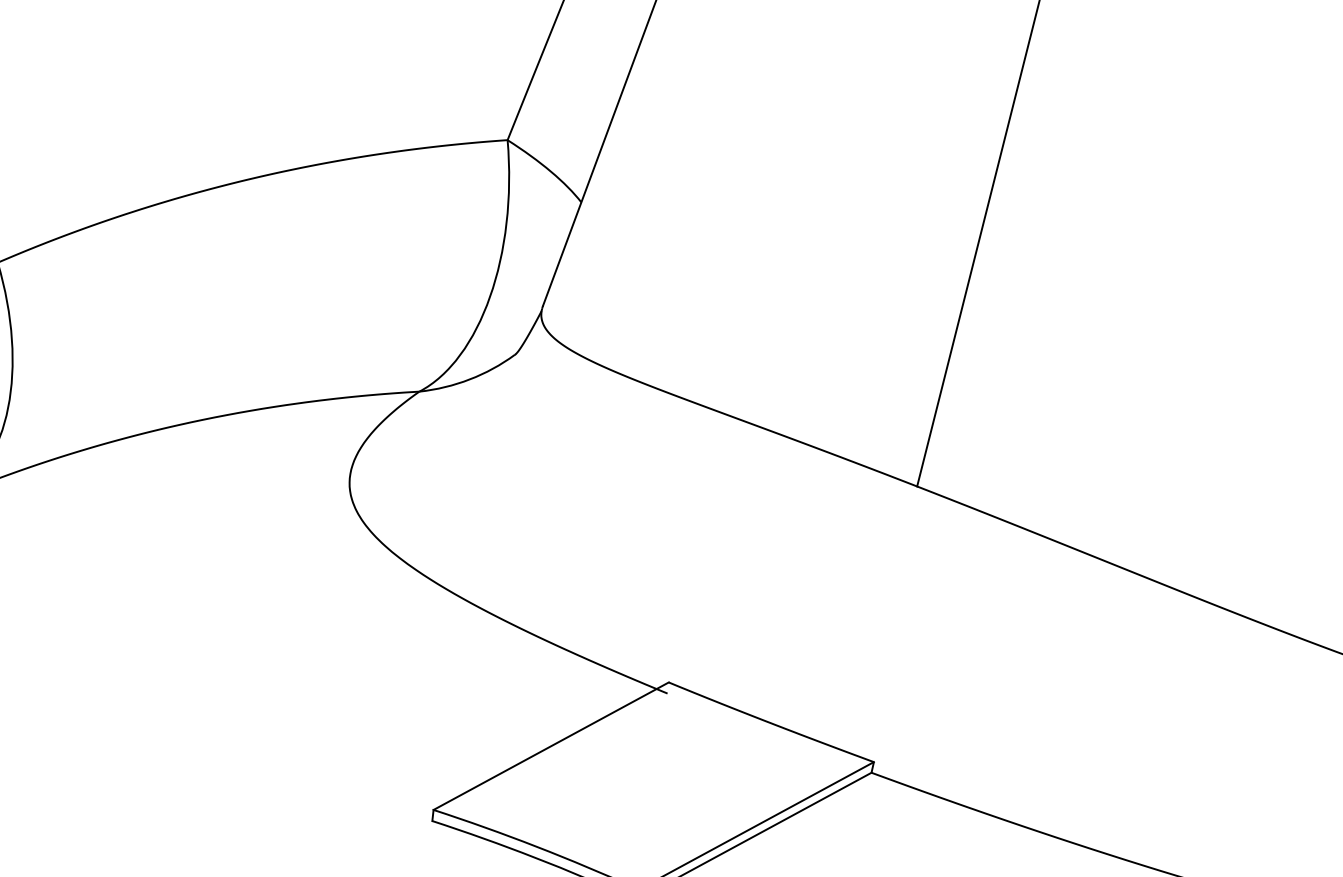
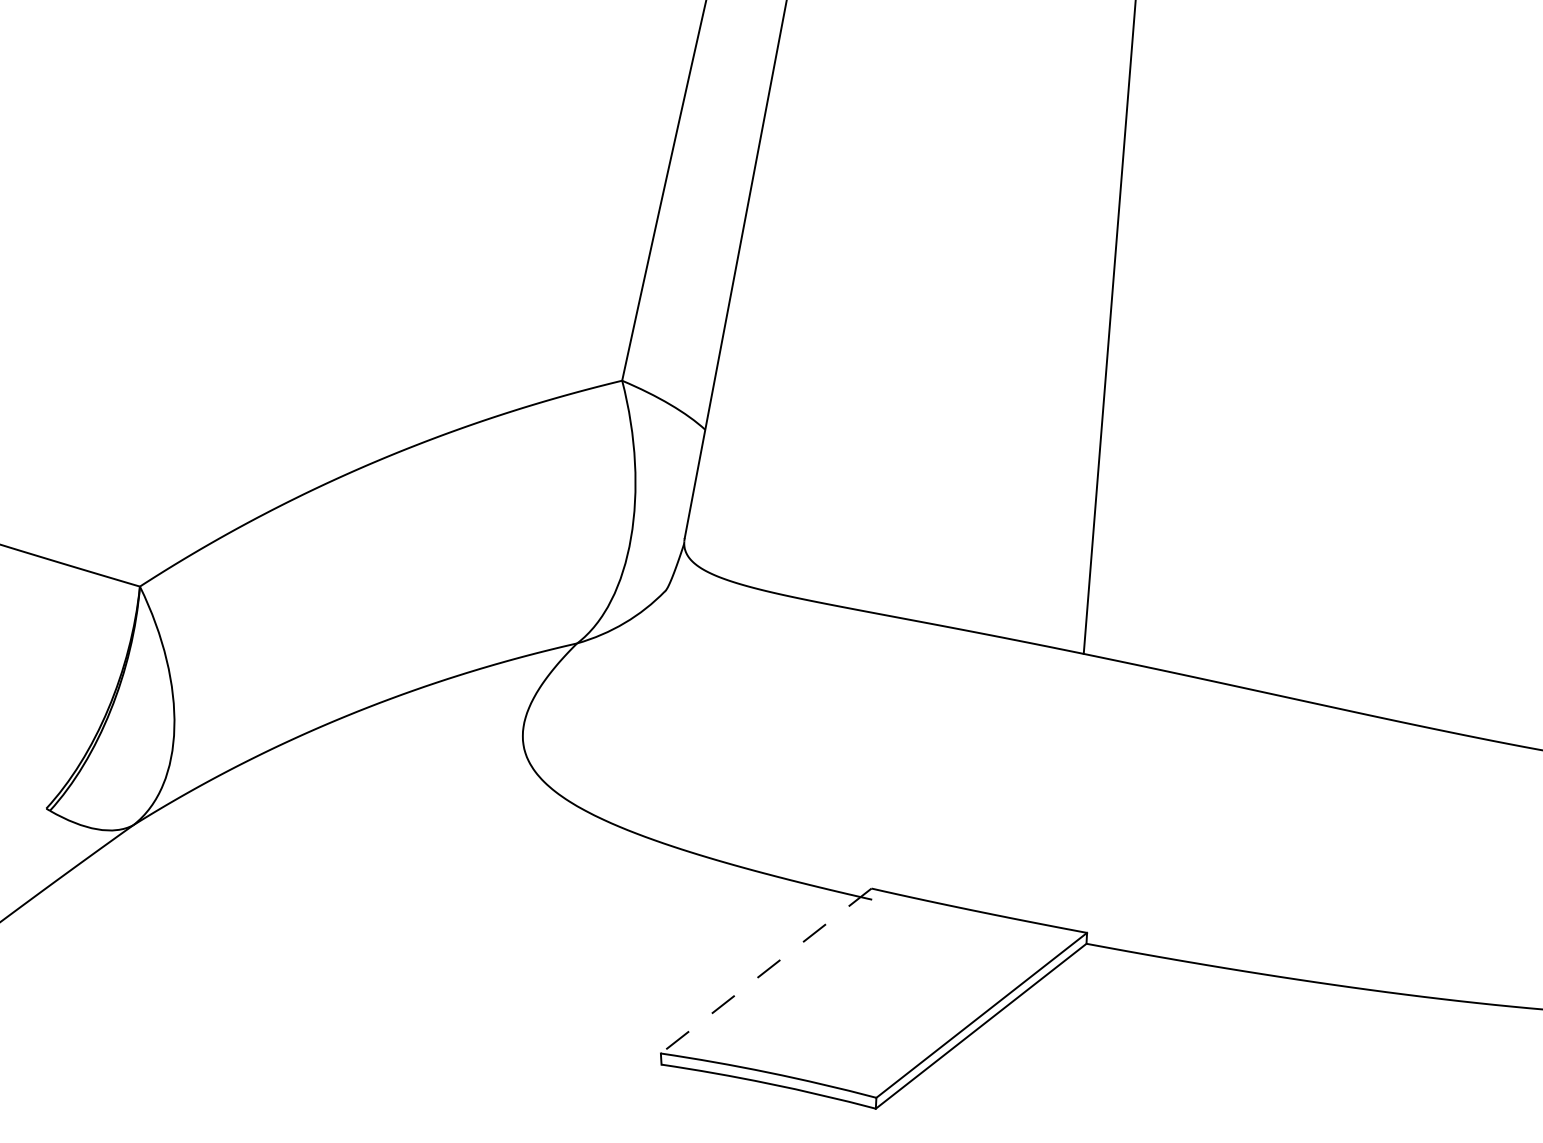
line: (551, 746) -> (766, 971), solid -> dashed

